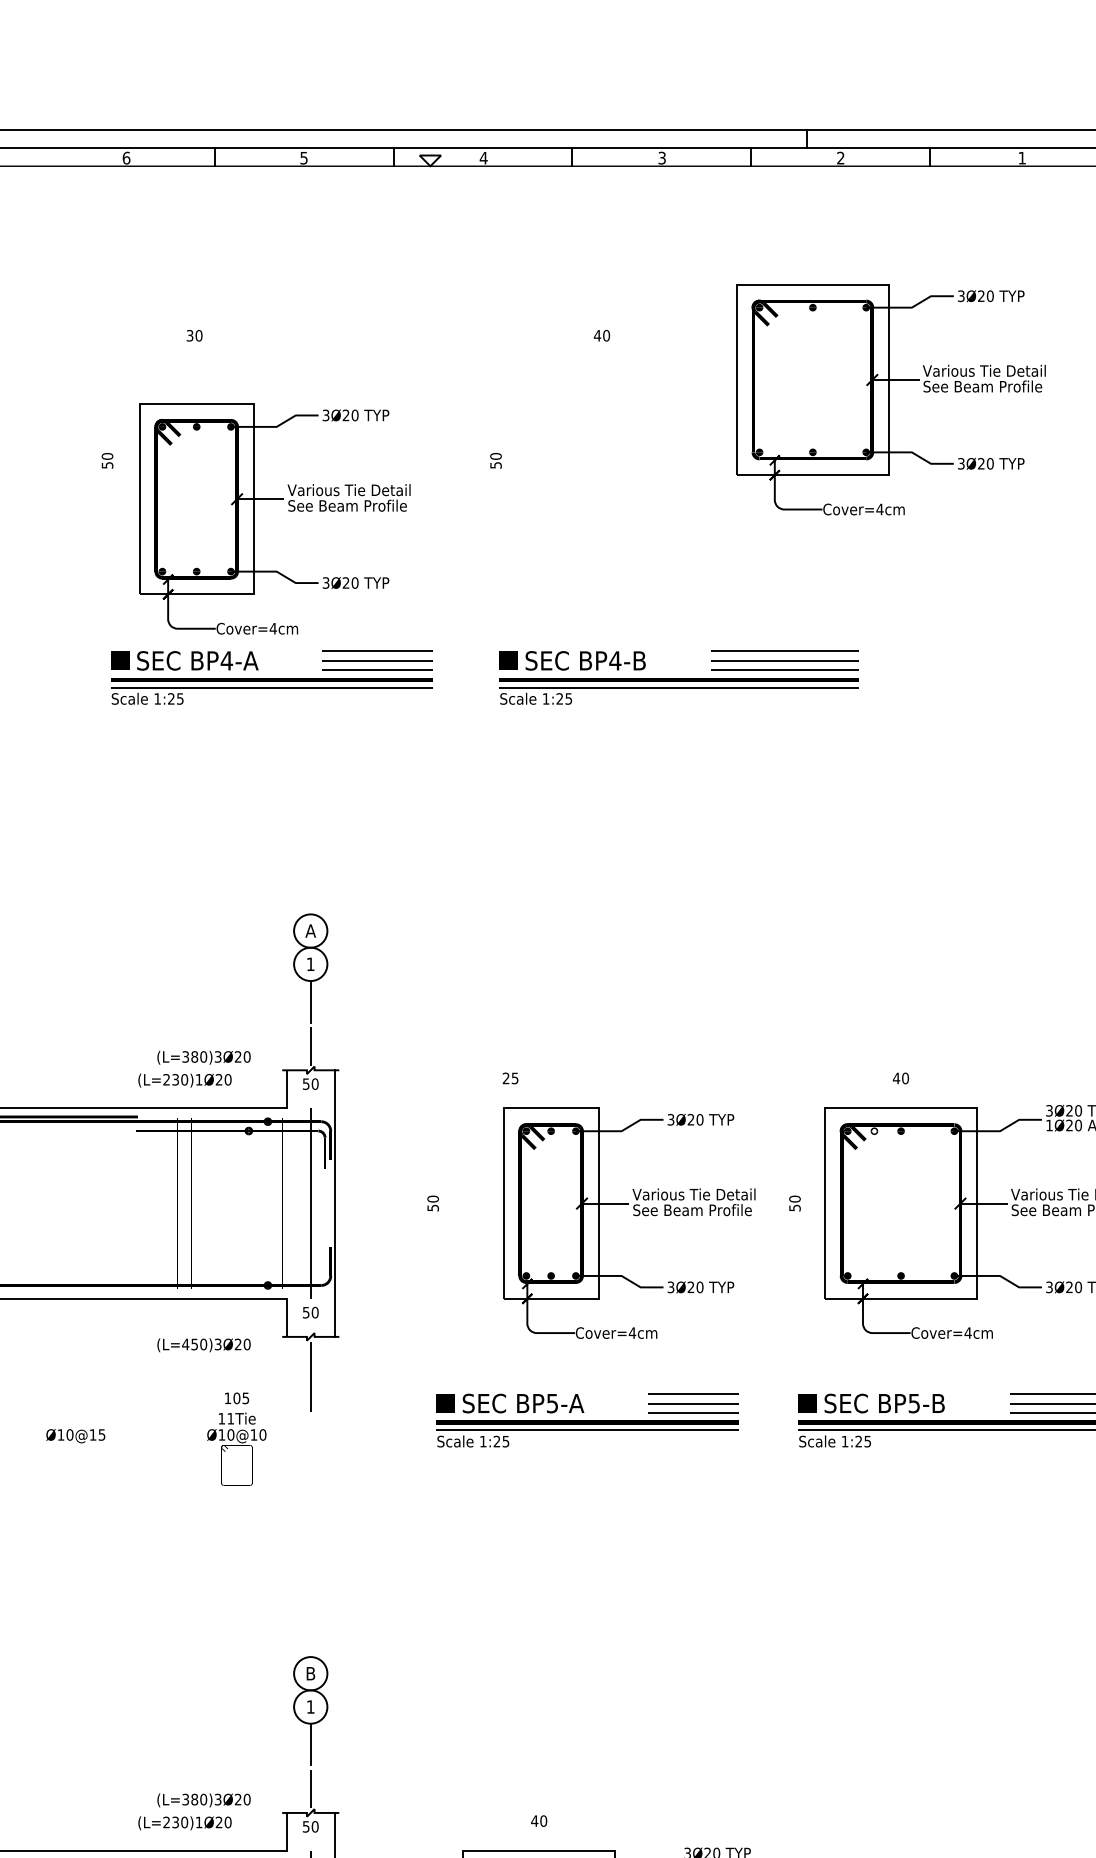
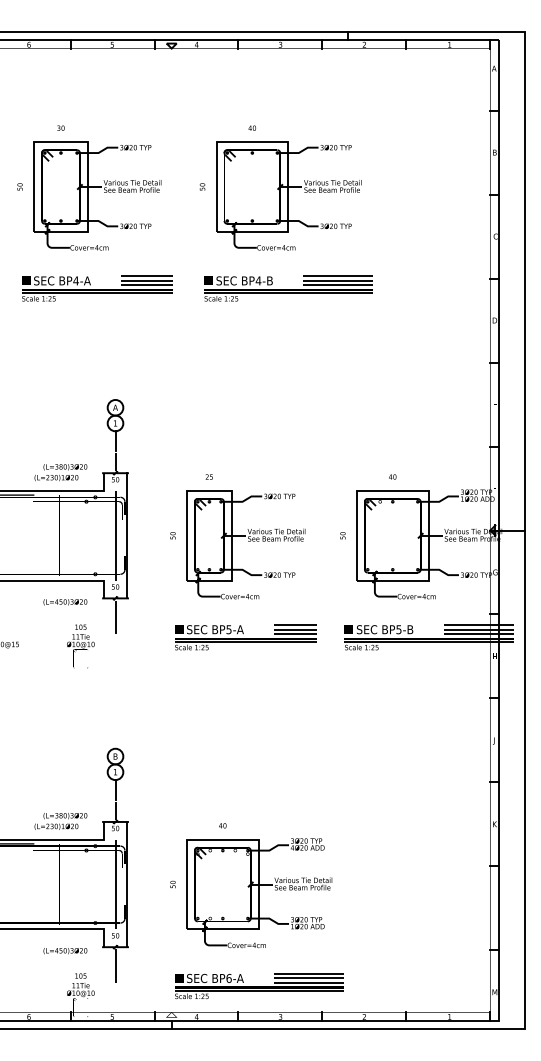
part: (889, 398) -> (288, 195), moved
part: (289, 510) -> (104, 192), moved
part: (627, 1222) -> (245, 544), moved

